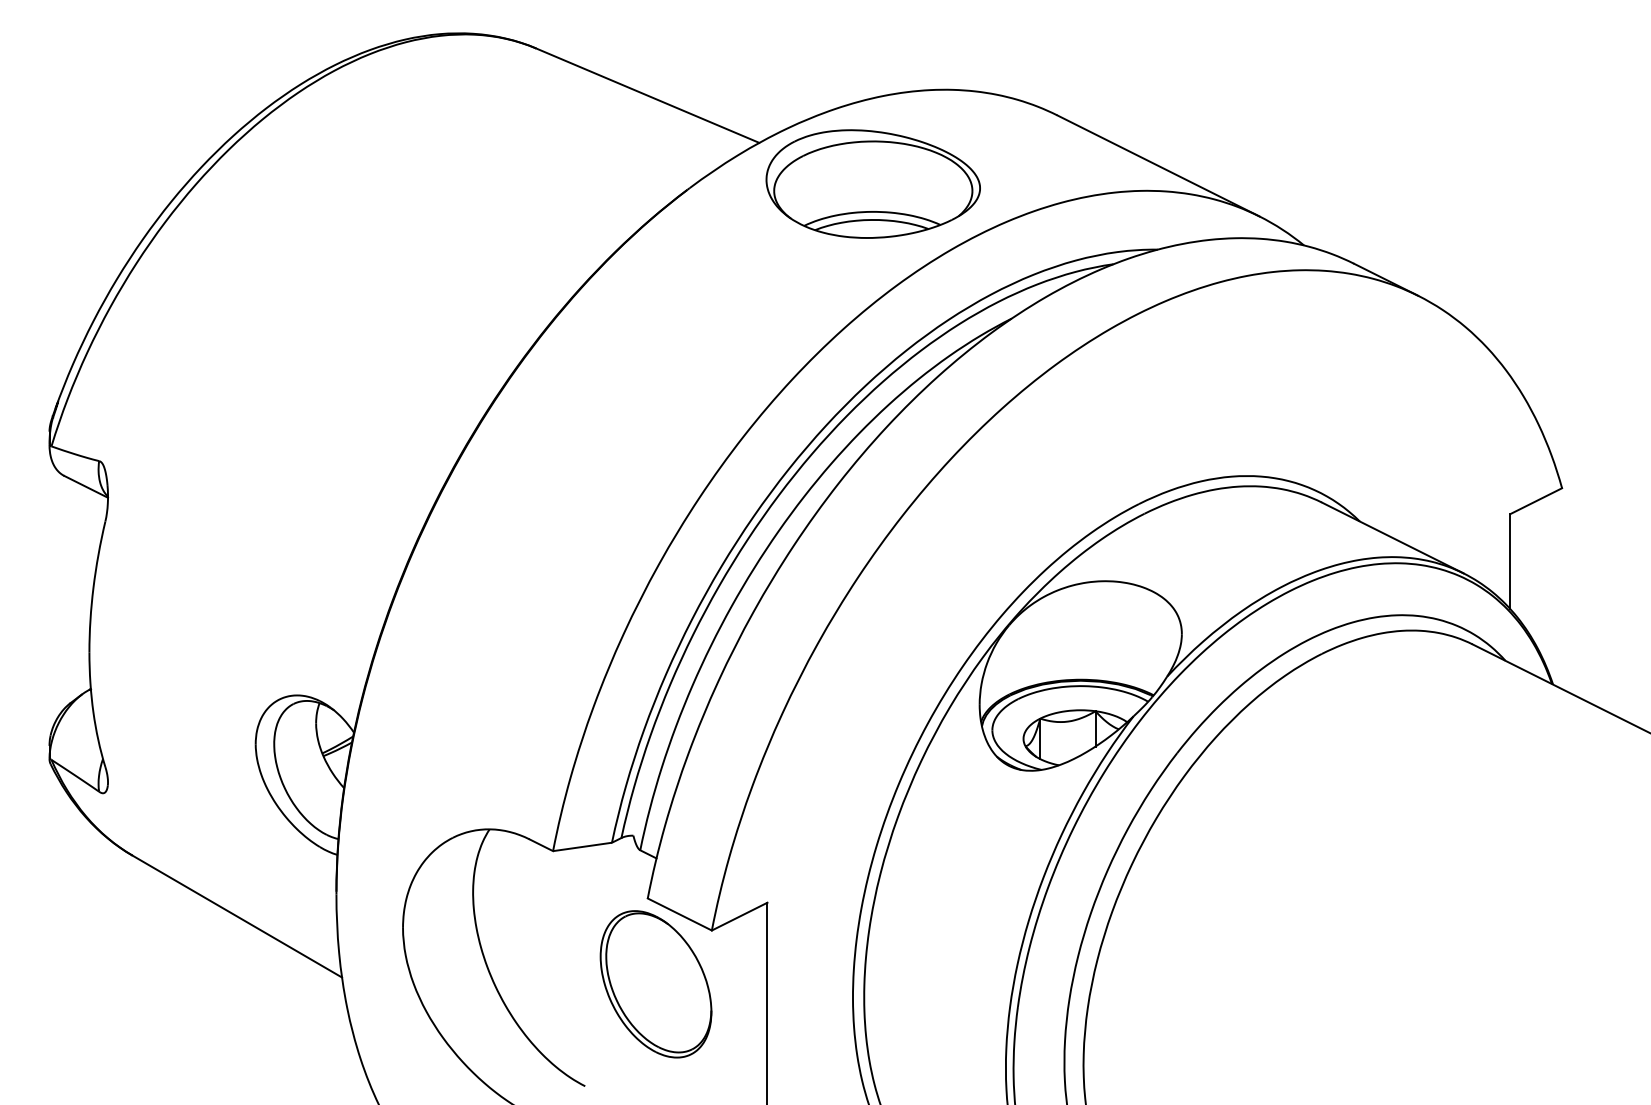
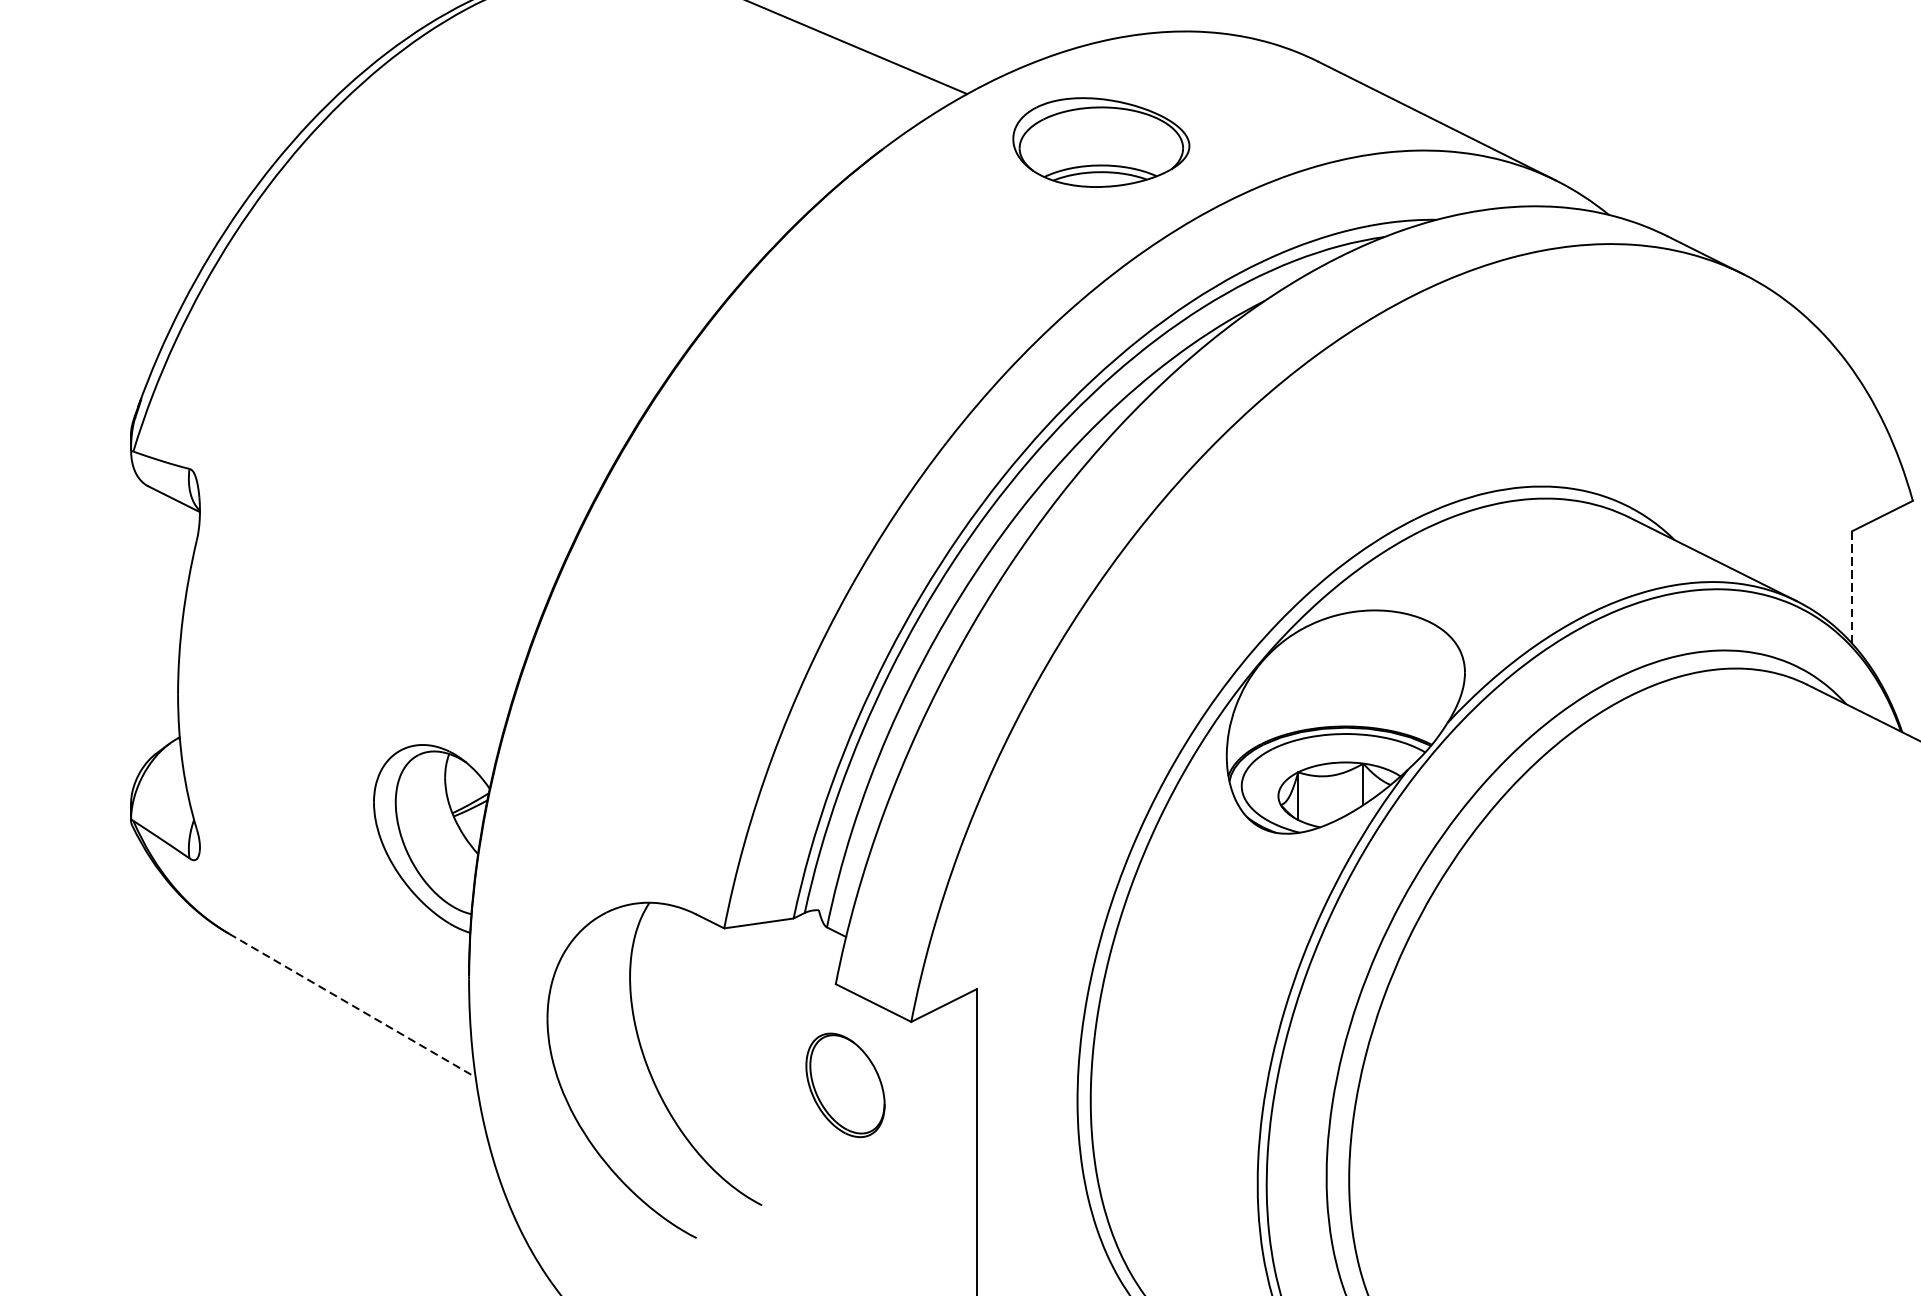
part: (872, 183) -> (1100, 141), size x0.7
line: (1510, 561) -> (1852, 587), solid -> dashed
line: (237, 916) -> (352, 1005), solid -> dashed
part: (655, 984) -> (844, 1085), size x0.6

